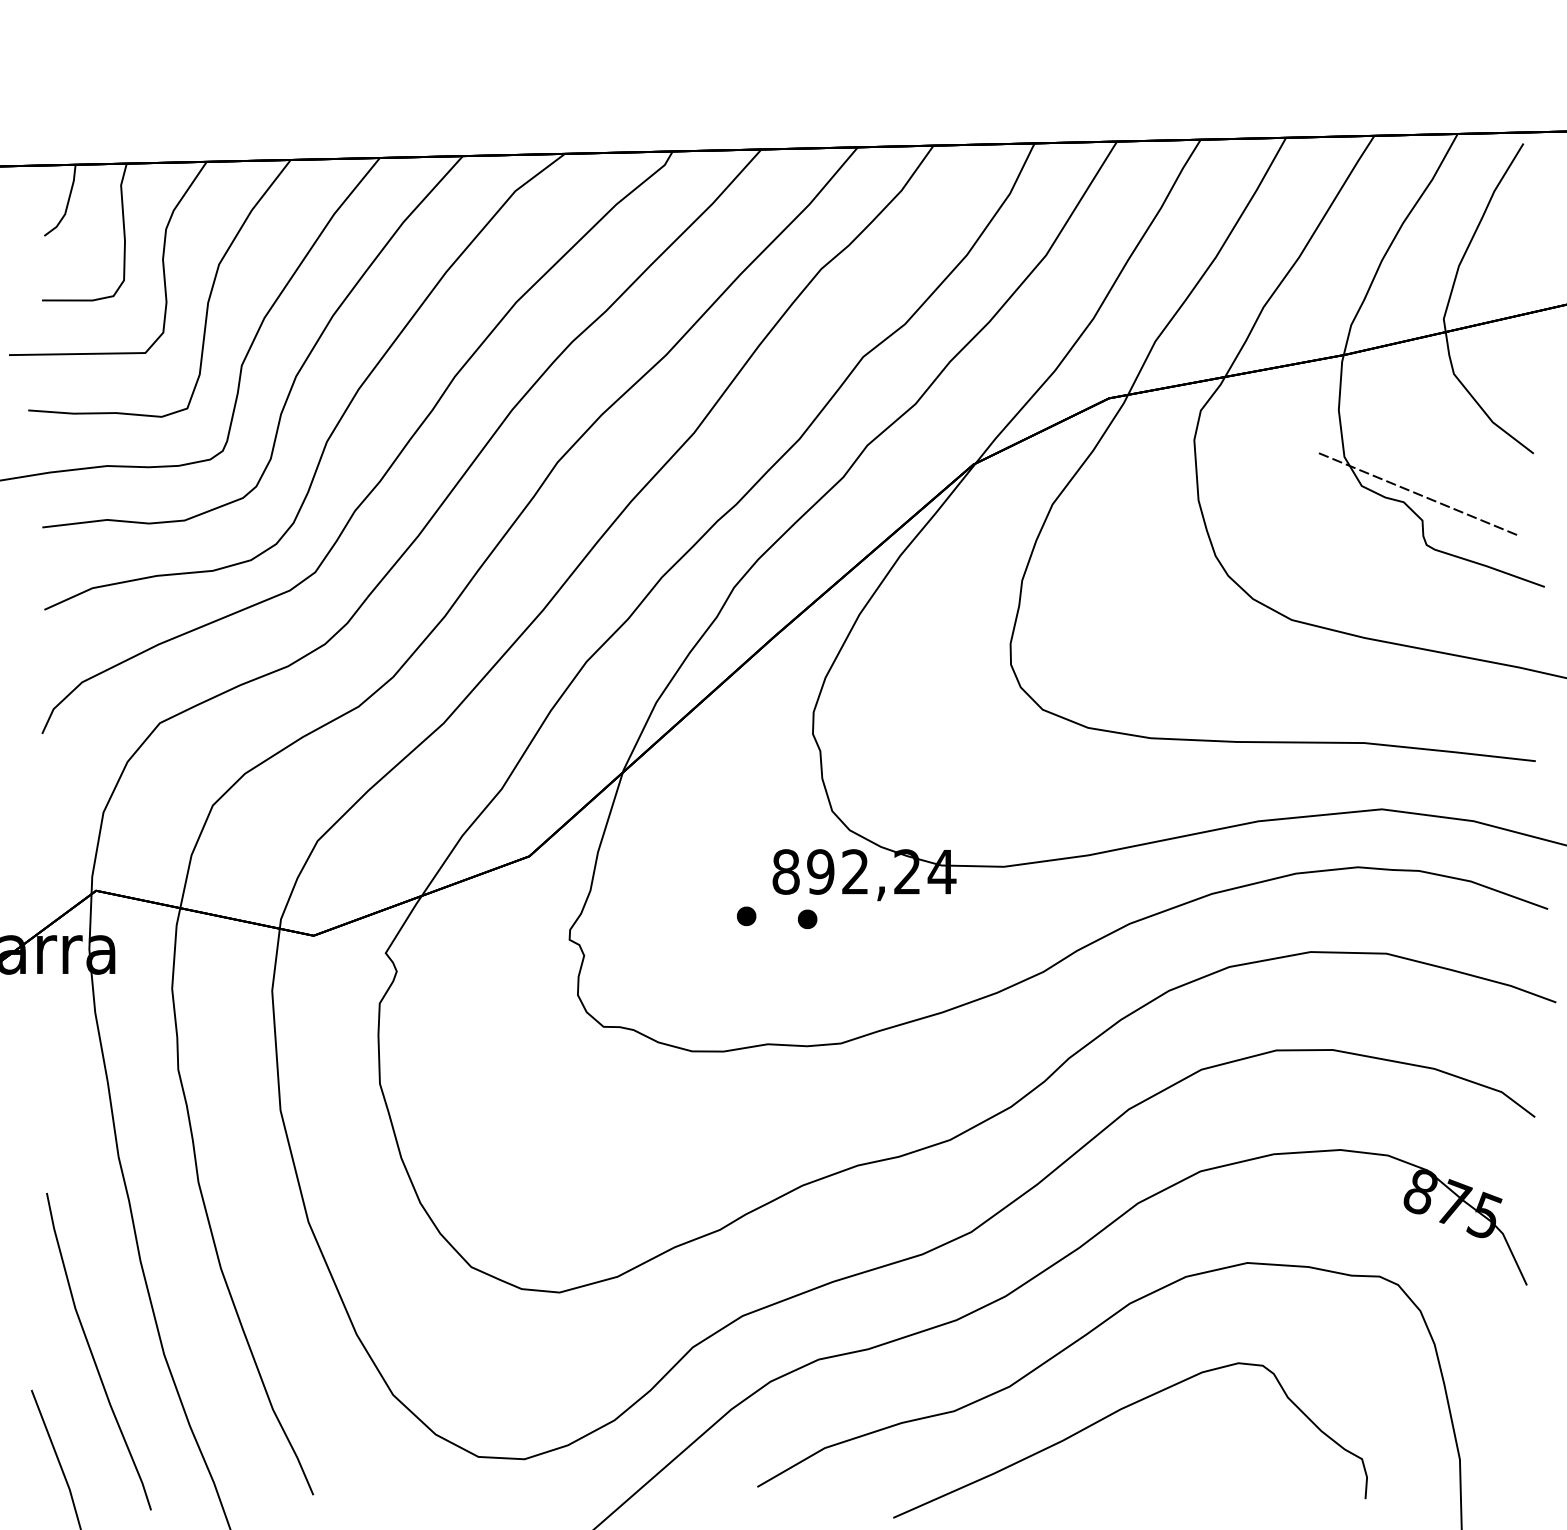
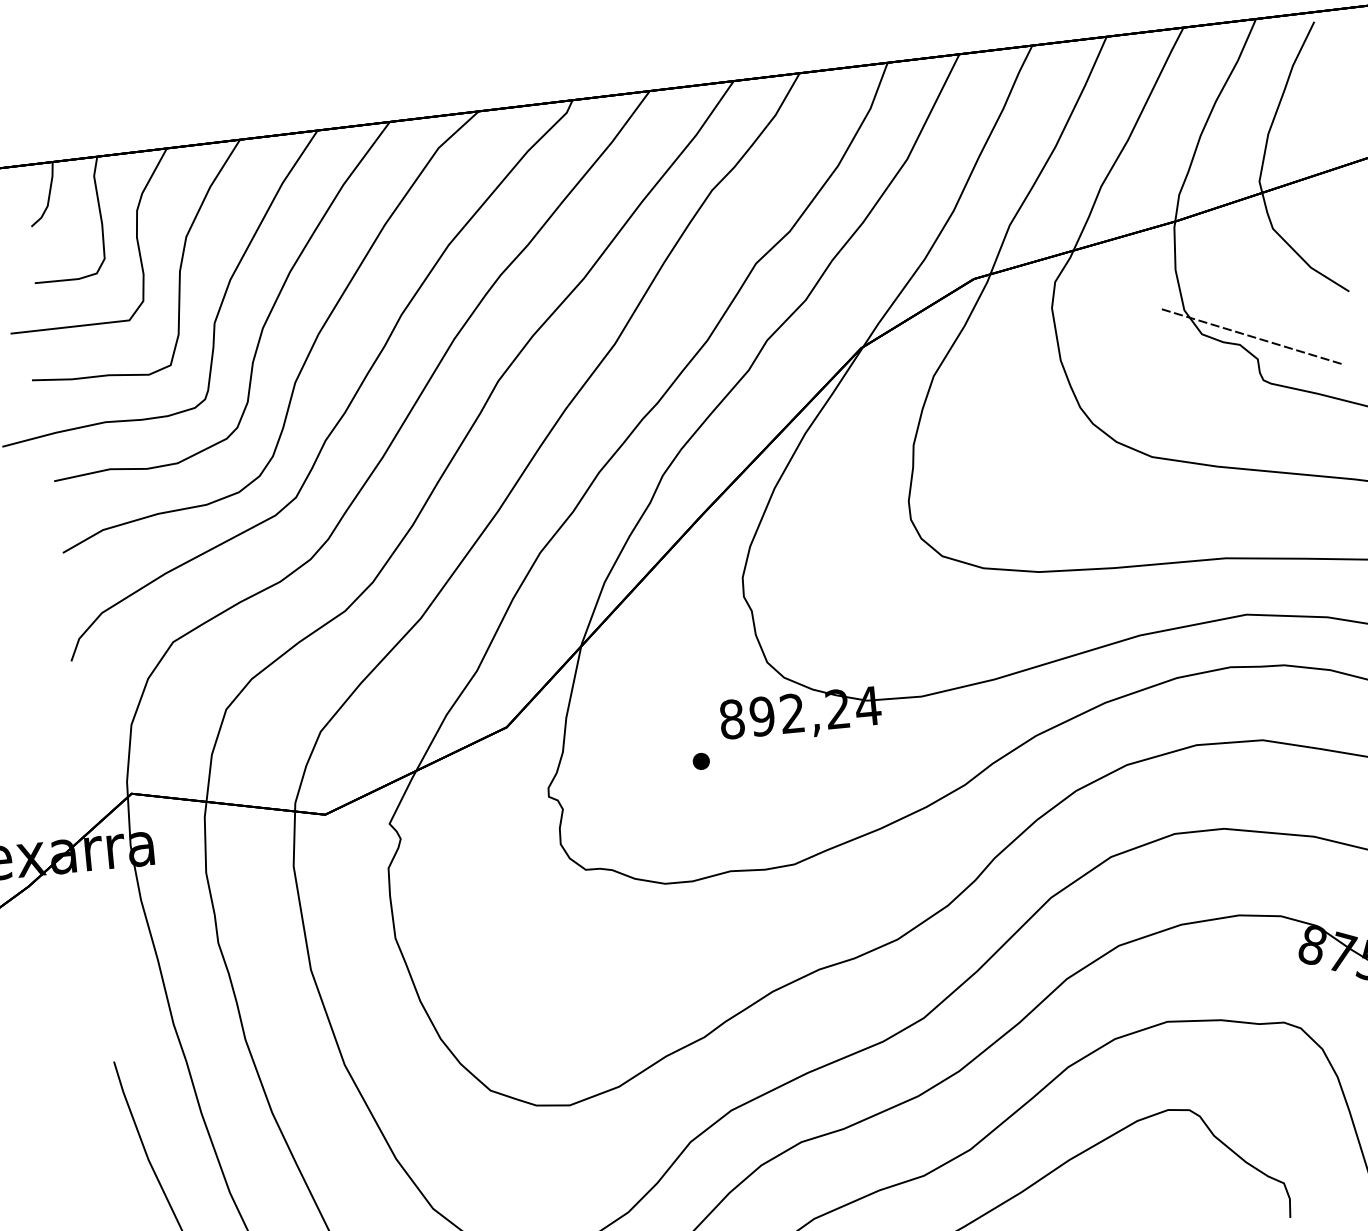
part: (807, 918) -> (754, 758), removed

